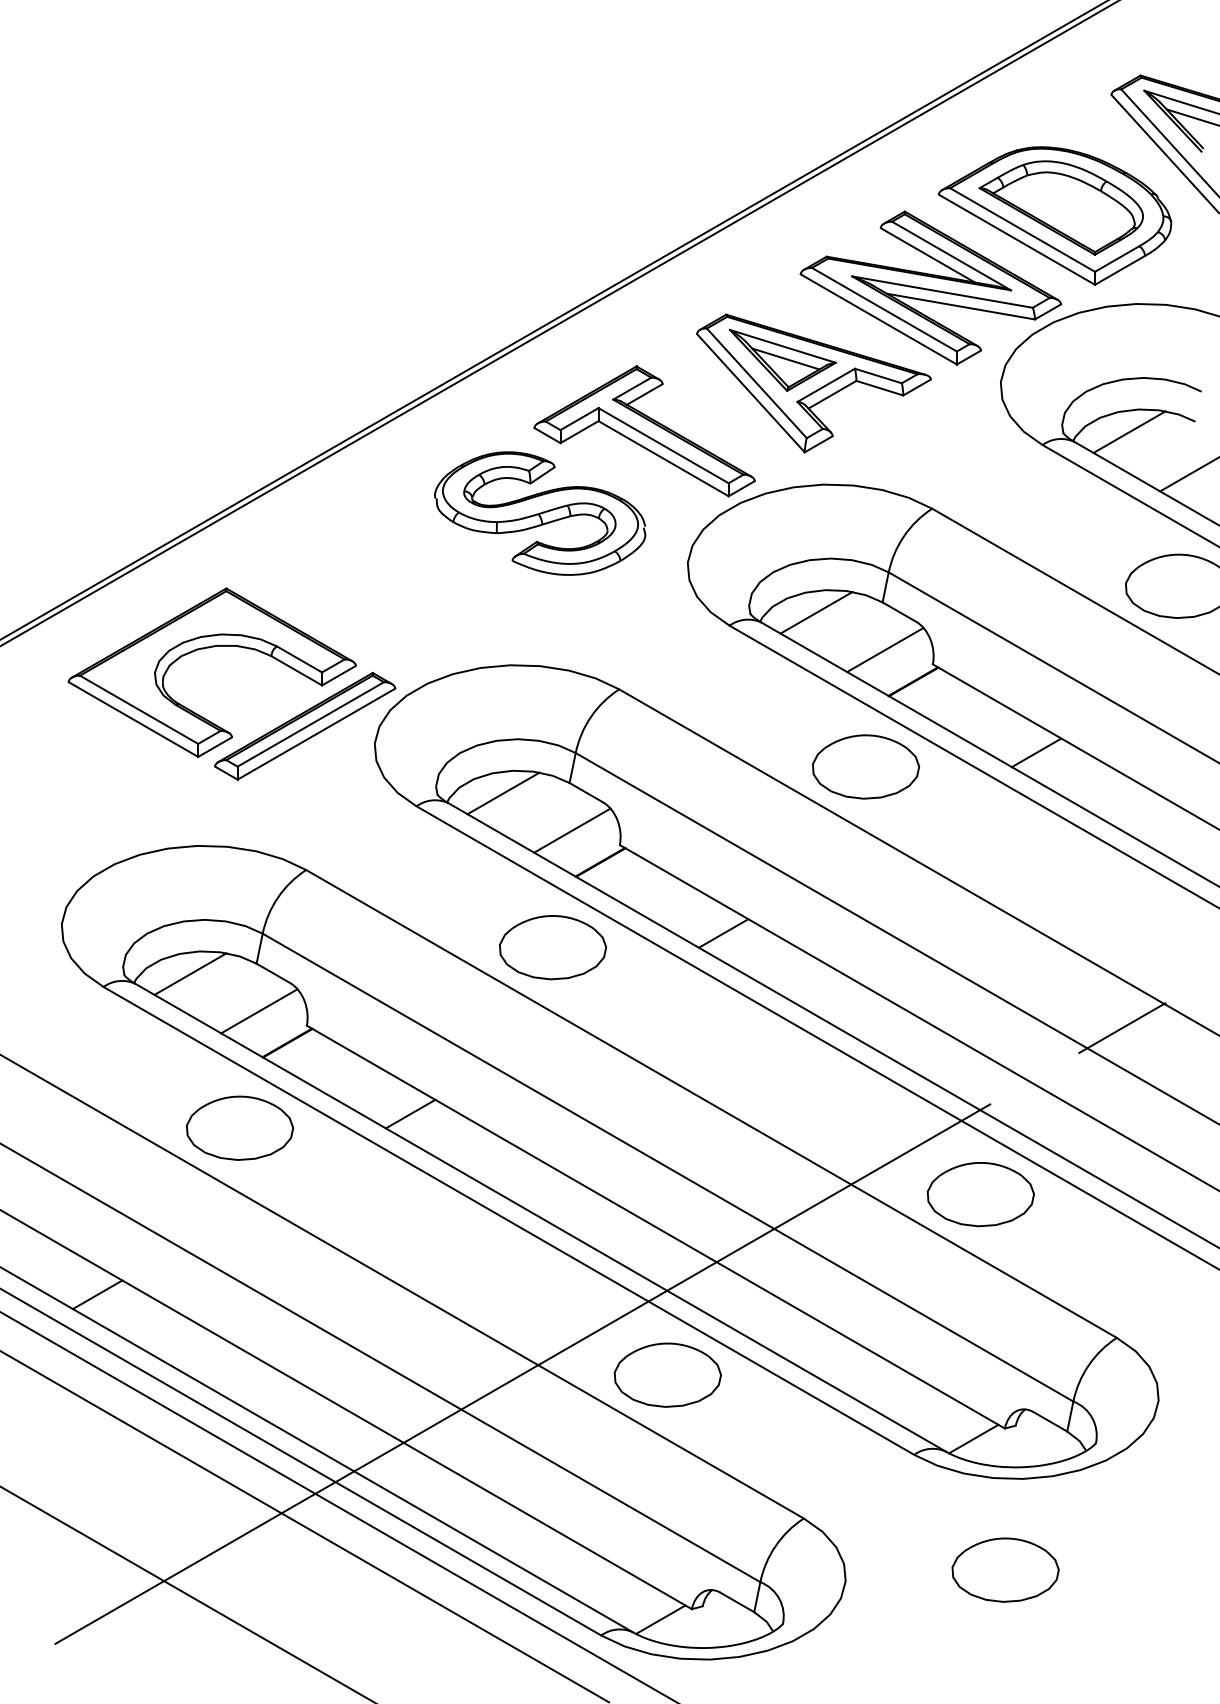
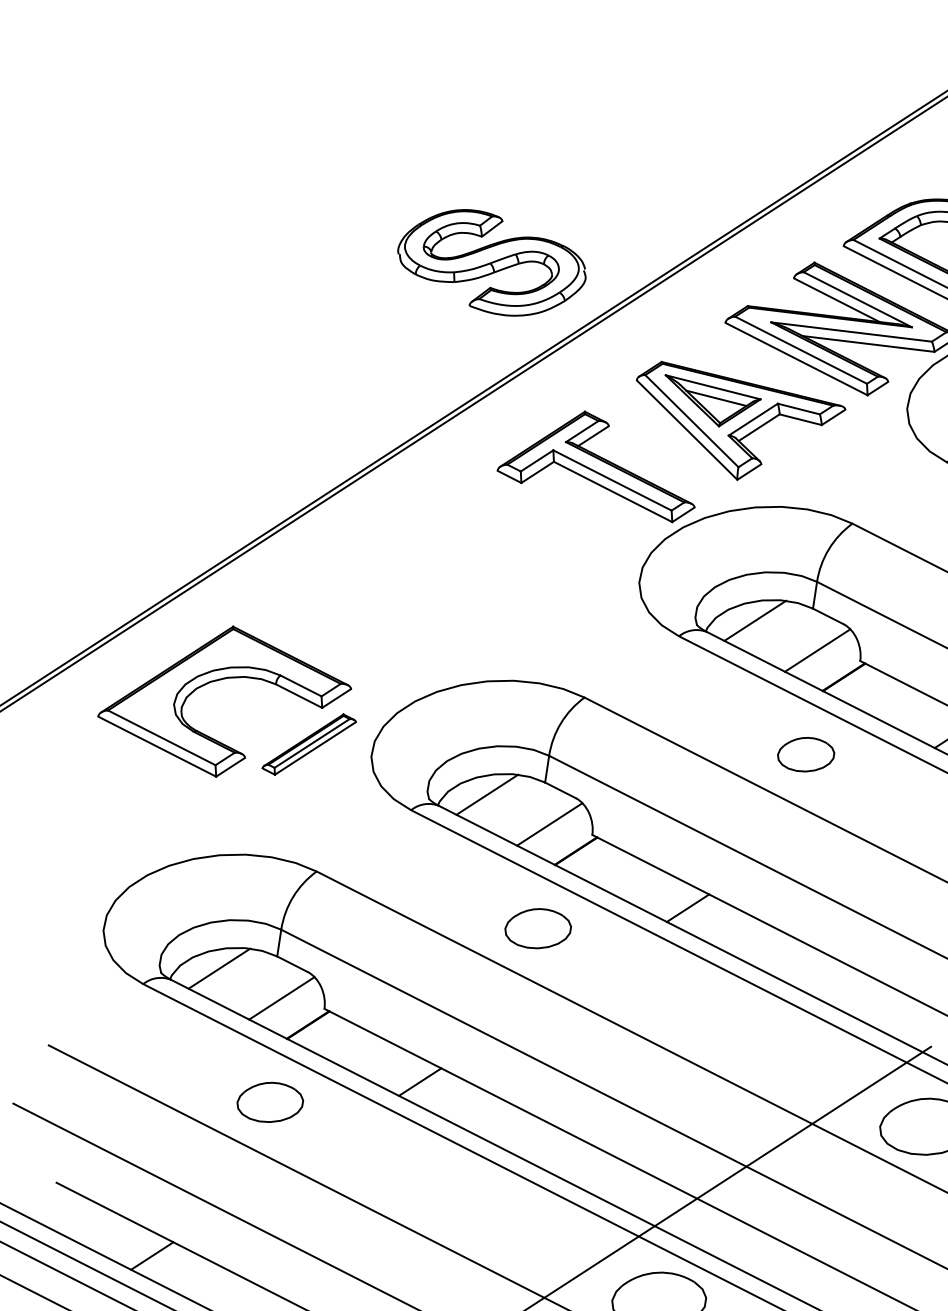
part: (540, 513) -> (492, 262), moved
part: (305, 725) -> (309, 743), size x0.6
part: (866, 766) -> (806, 754), size x0.6
part: (553, 947) -> (538, 928), size x0.7
part: (240, 1127) -> (270, 1101), size x0.7

